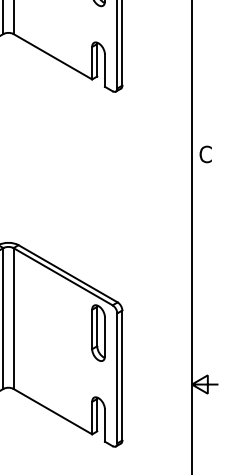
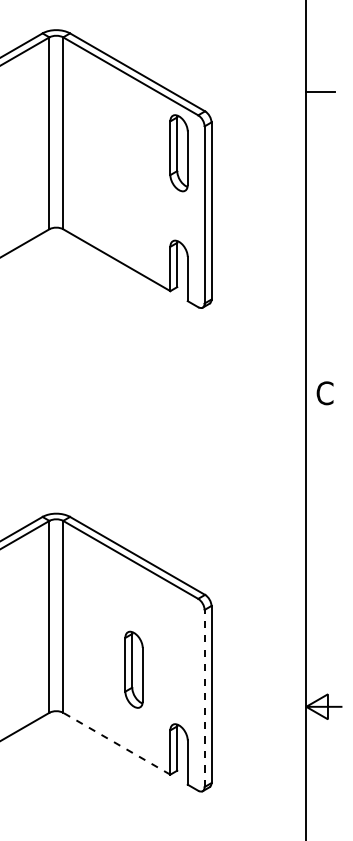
part: (98, 332) -> (133, 669), moved
line: (117, 378) -> (204, 698), solid -> dashed
line: (52, 411) -> (116, 743), solid -> dashed

